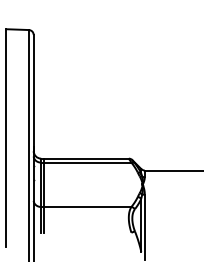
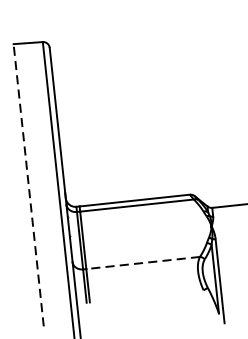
line: (6, 137) -> (28, 184), solid -> dashed
line: (87, 206) -> (143, 262), solid -> dashed

